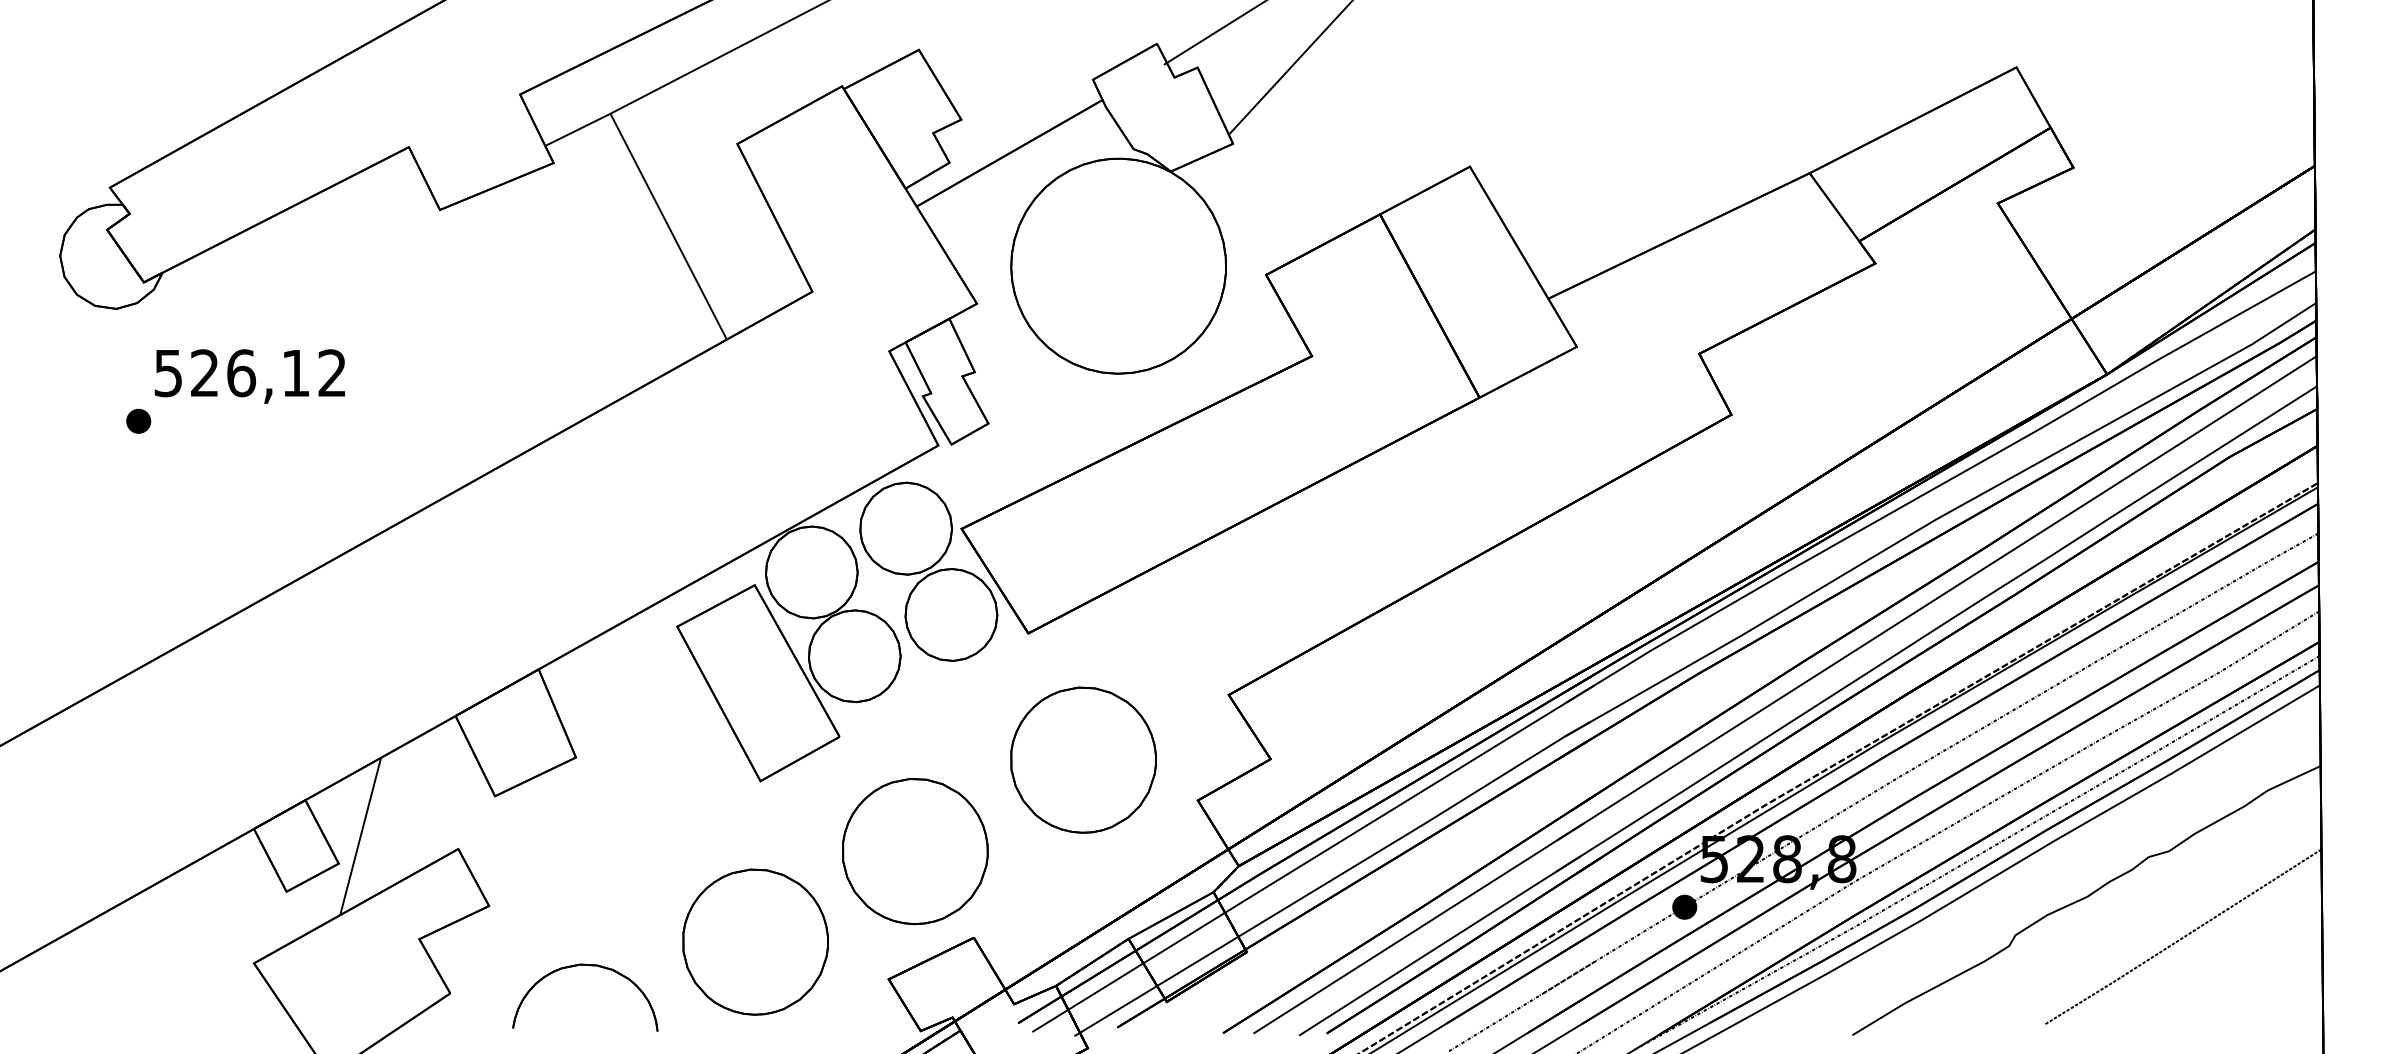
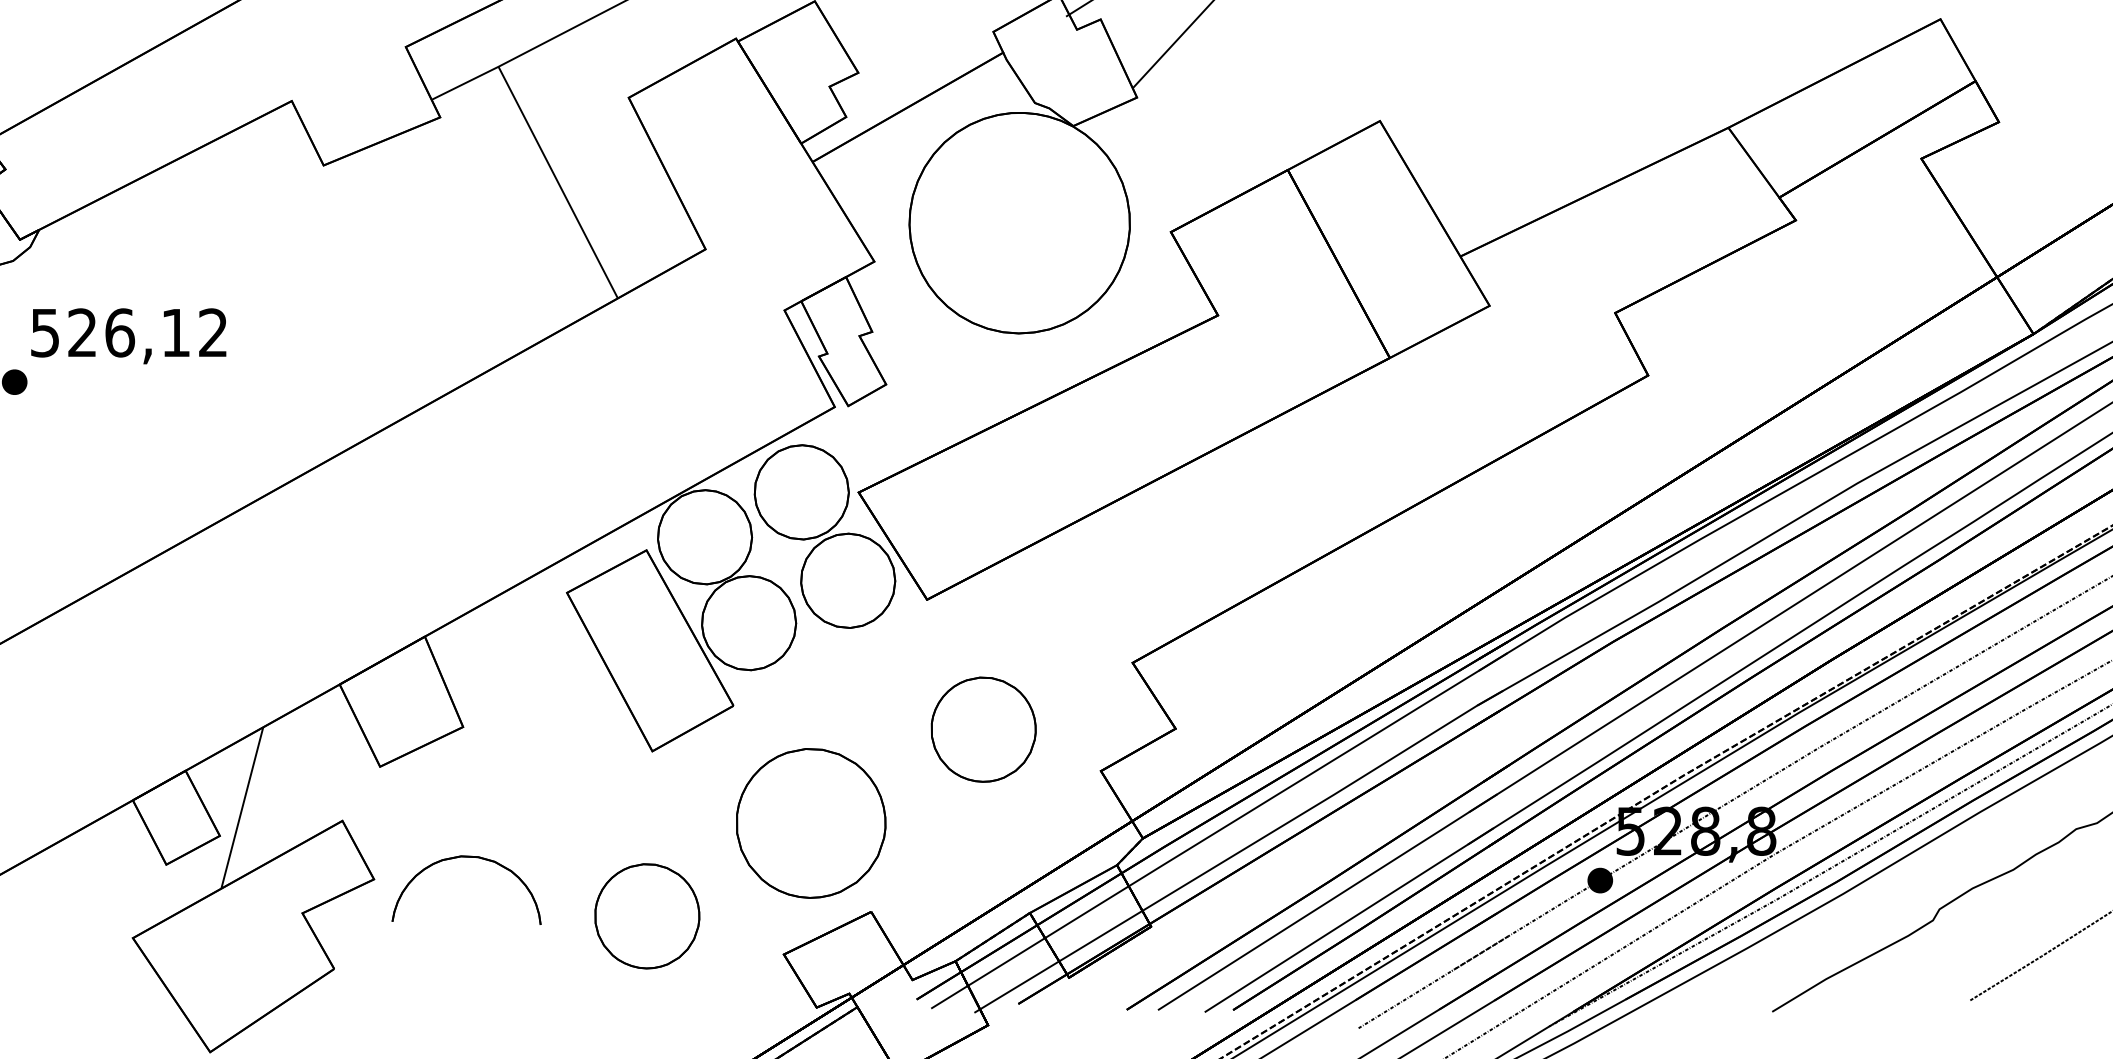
part: (1083, 759) -> (983, 729), size x0.7
part: (755, 941) -> (647, 915), size x0.7
part: (590, 966) -> (471, 858), moved

